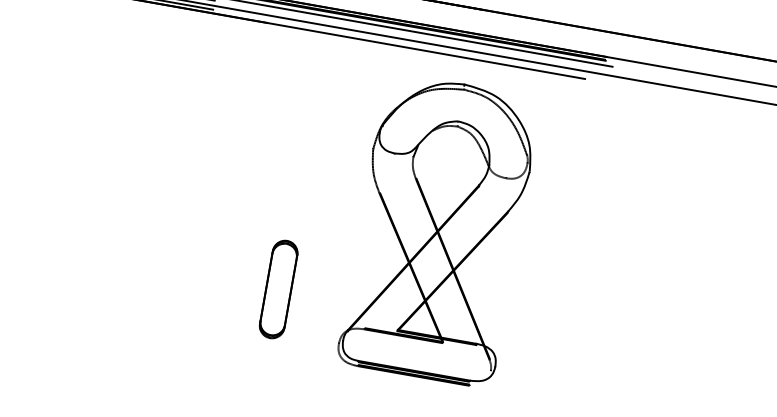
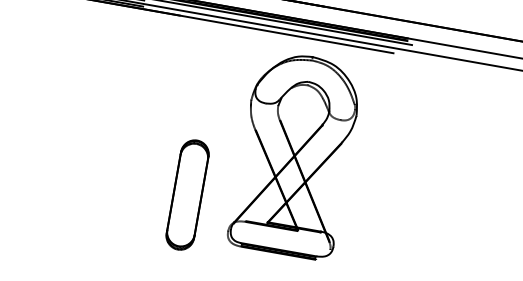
part: (278, 288) -> (187, 194), size x1.67

